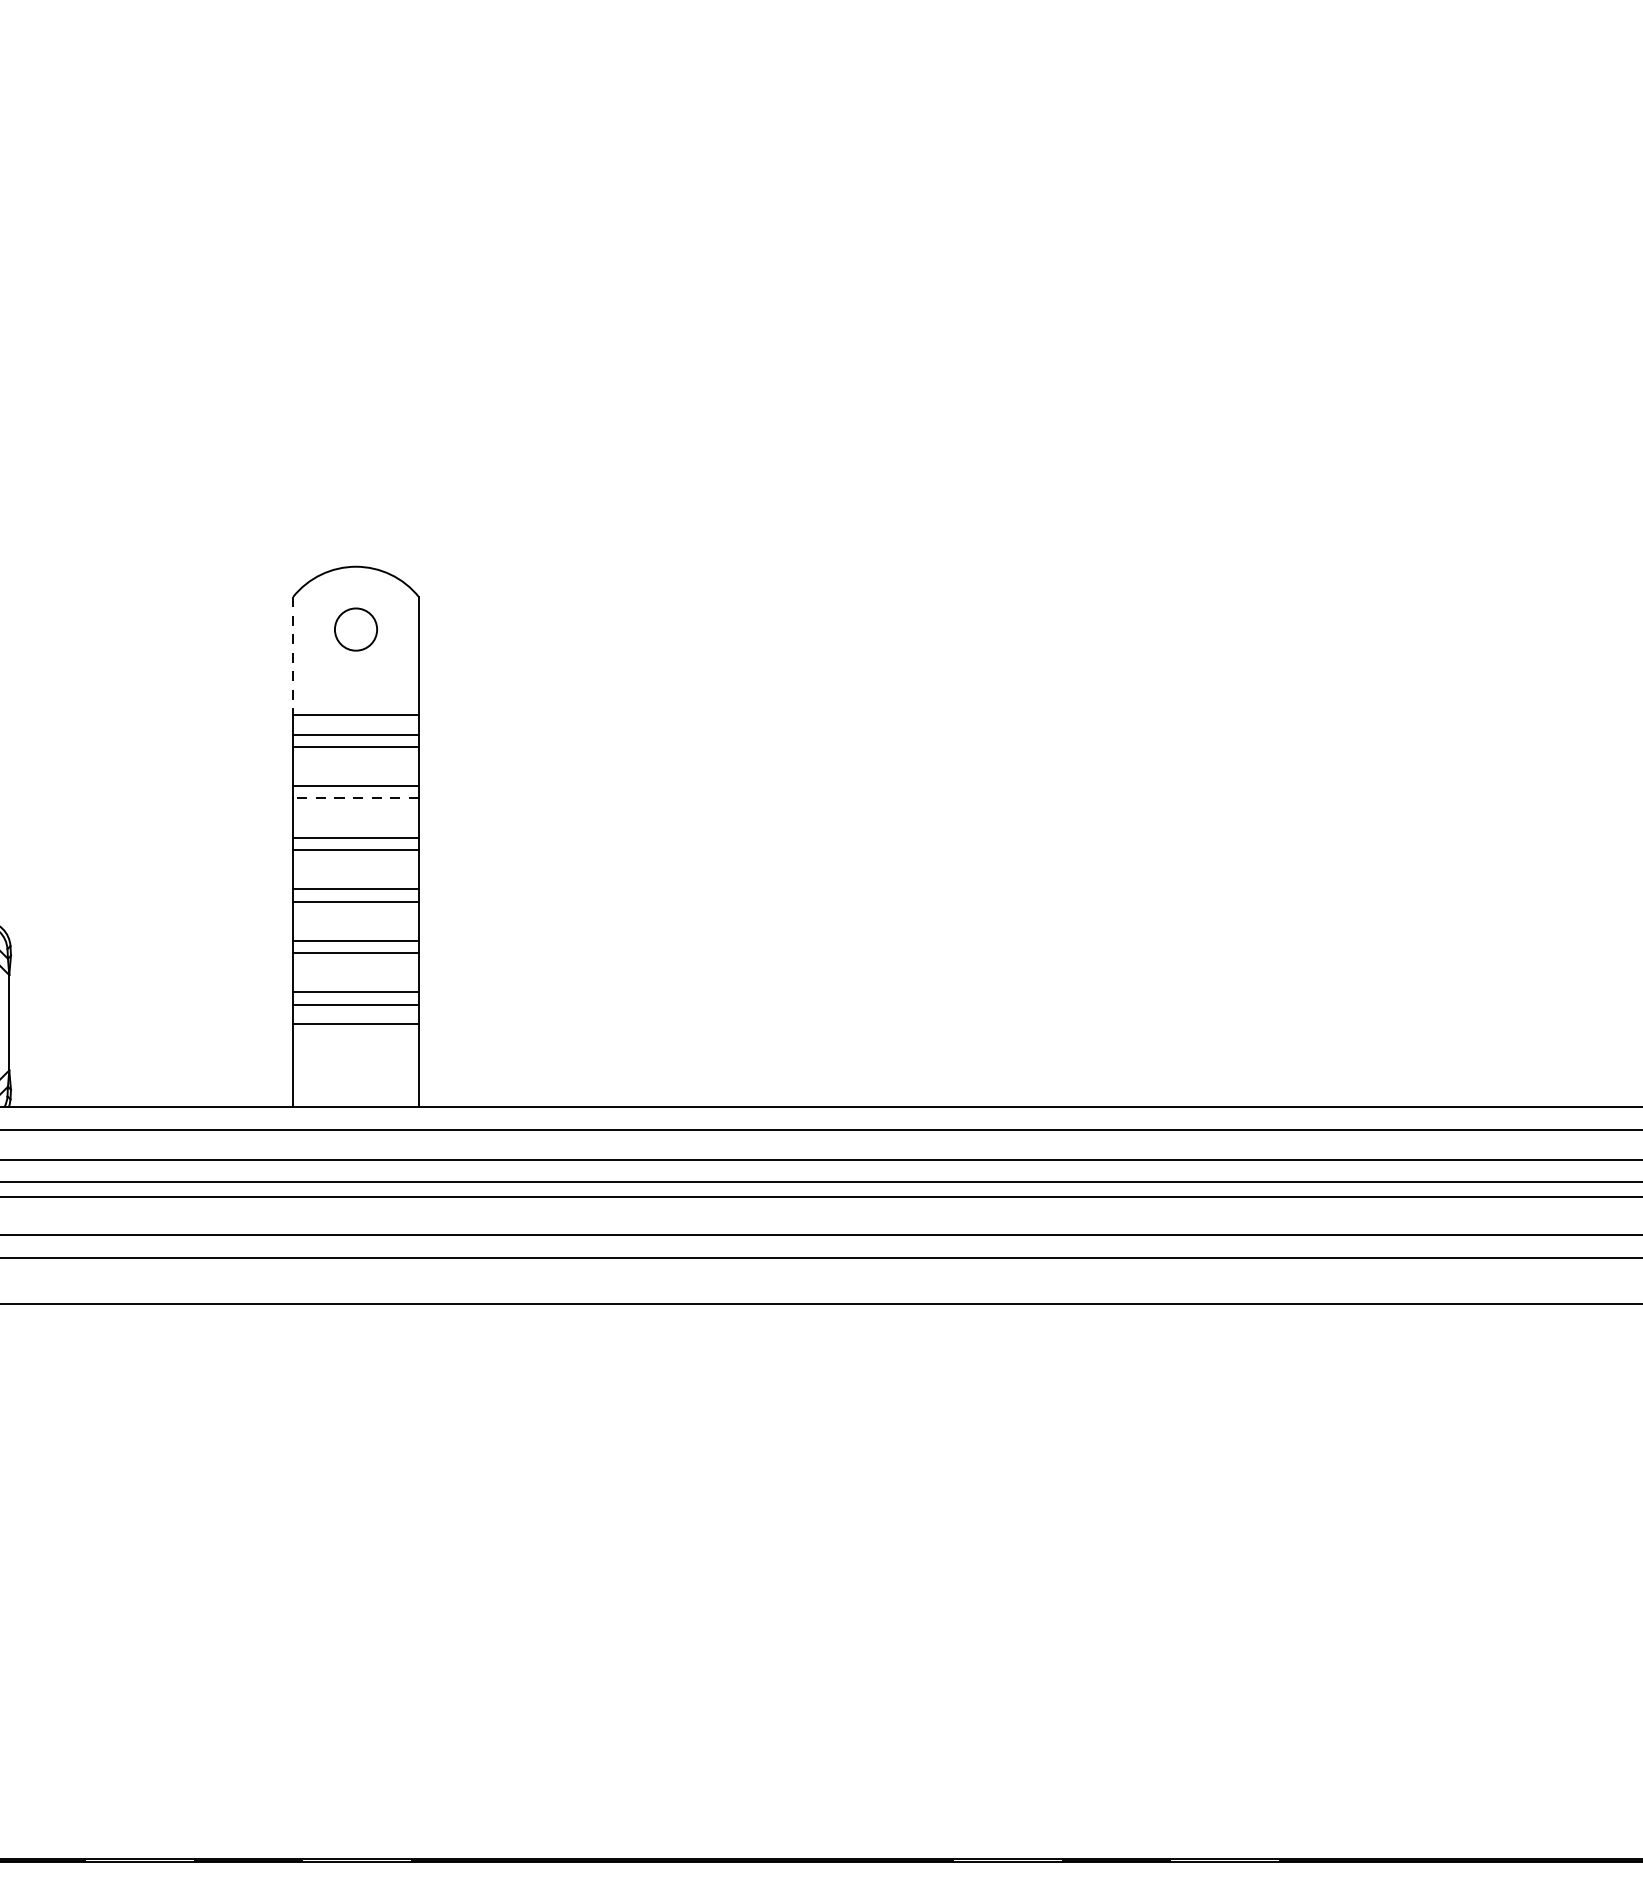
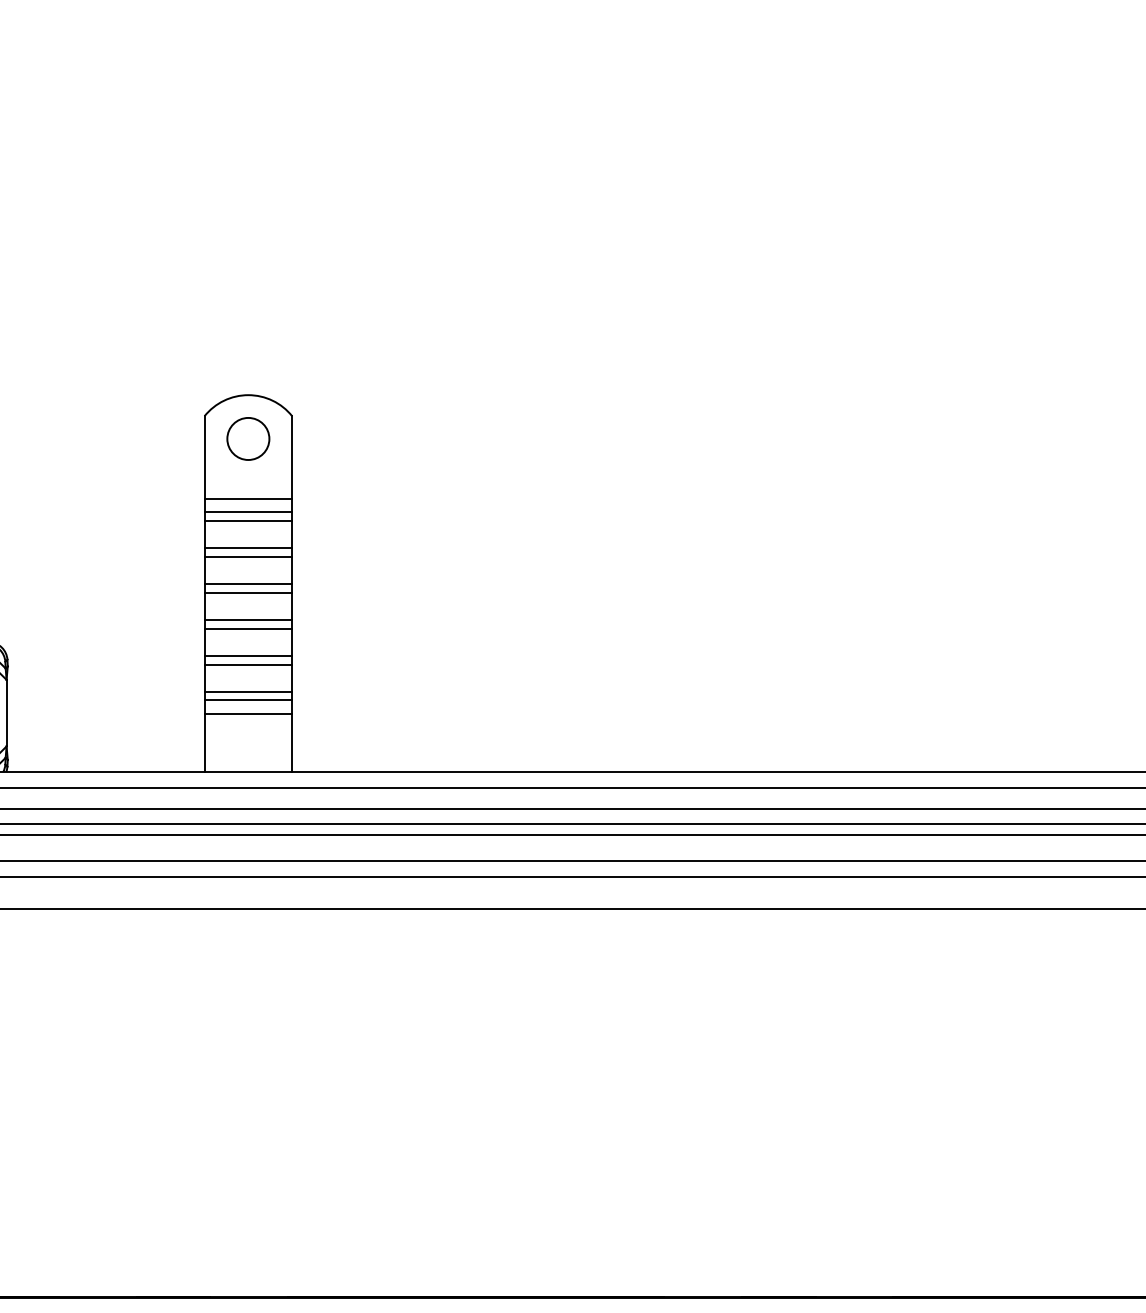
circle: (356, 628) -> (248, 438), size x1.43
line: (293, 656) -> (204, 457), dashed -> solid
line: (356, 798) -> (248, 556), dashed -> solid

